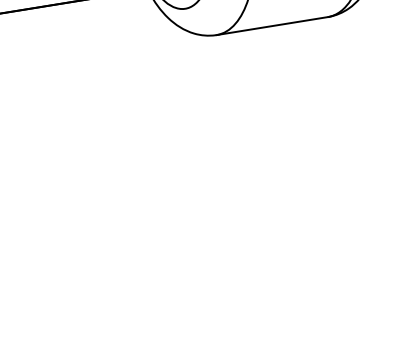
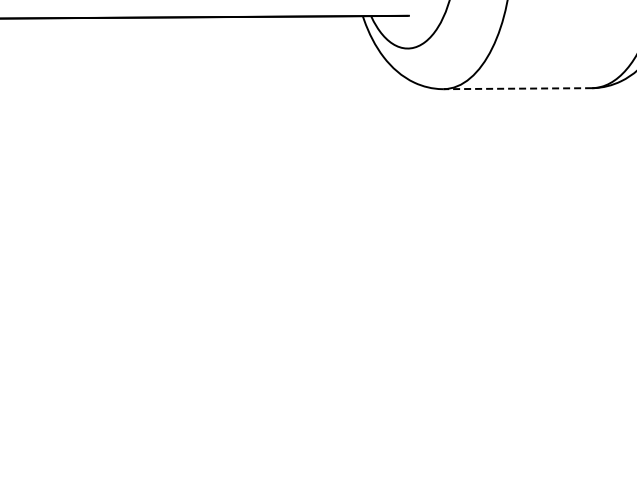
line: (272, 25) -> (517, 88), solid -> dashed

